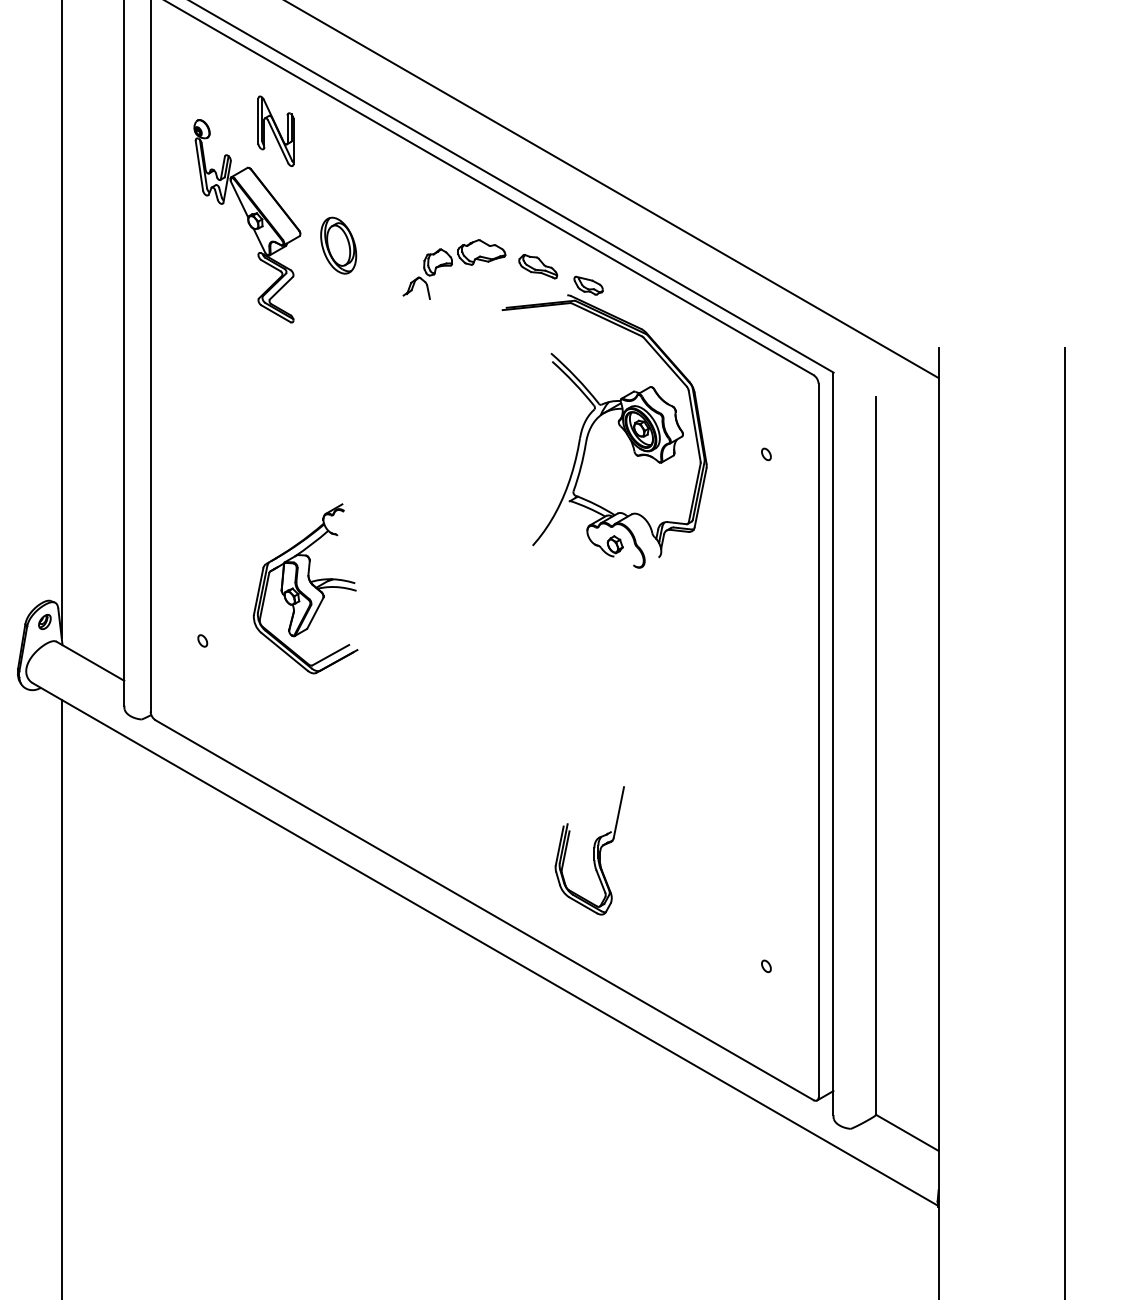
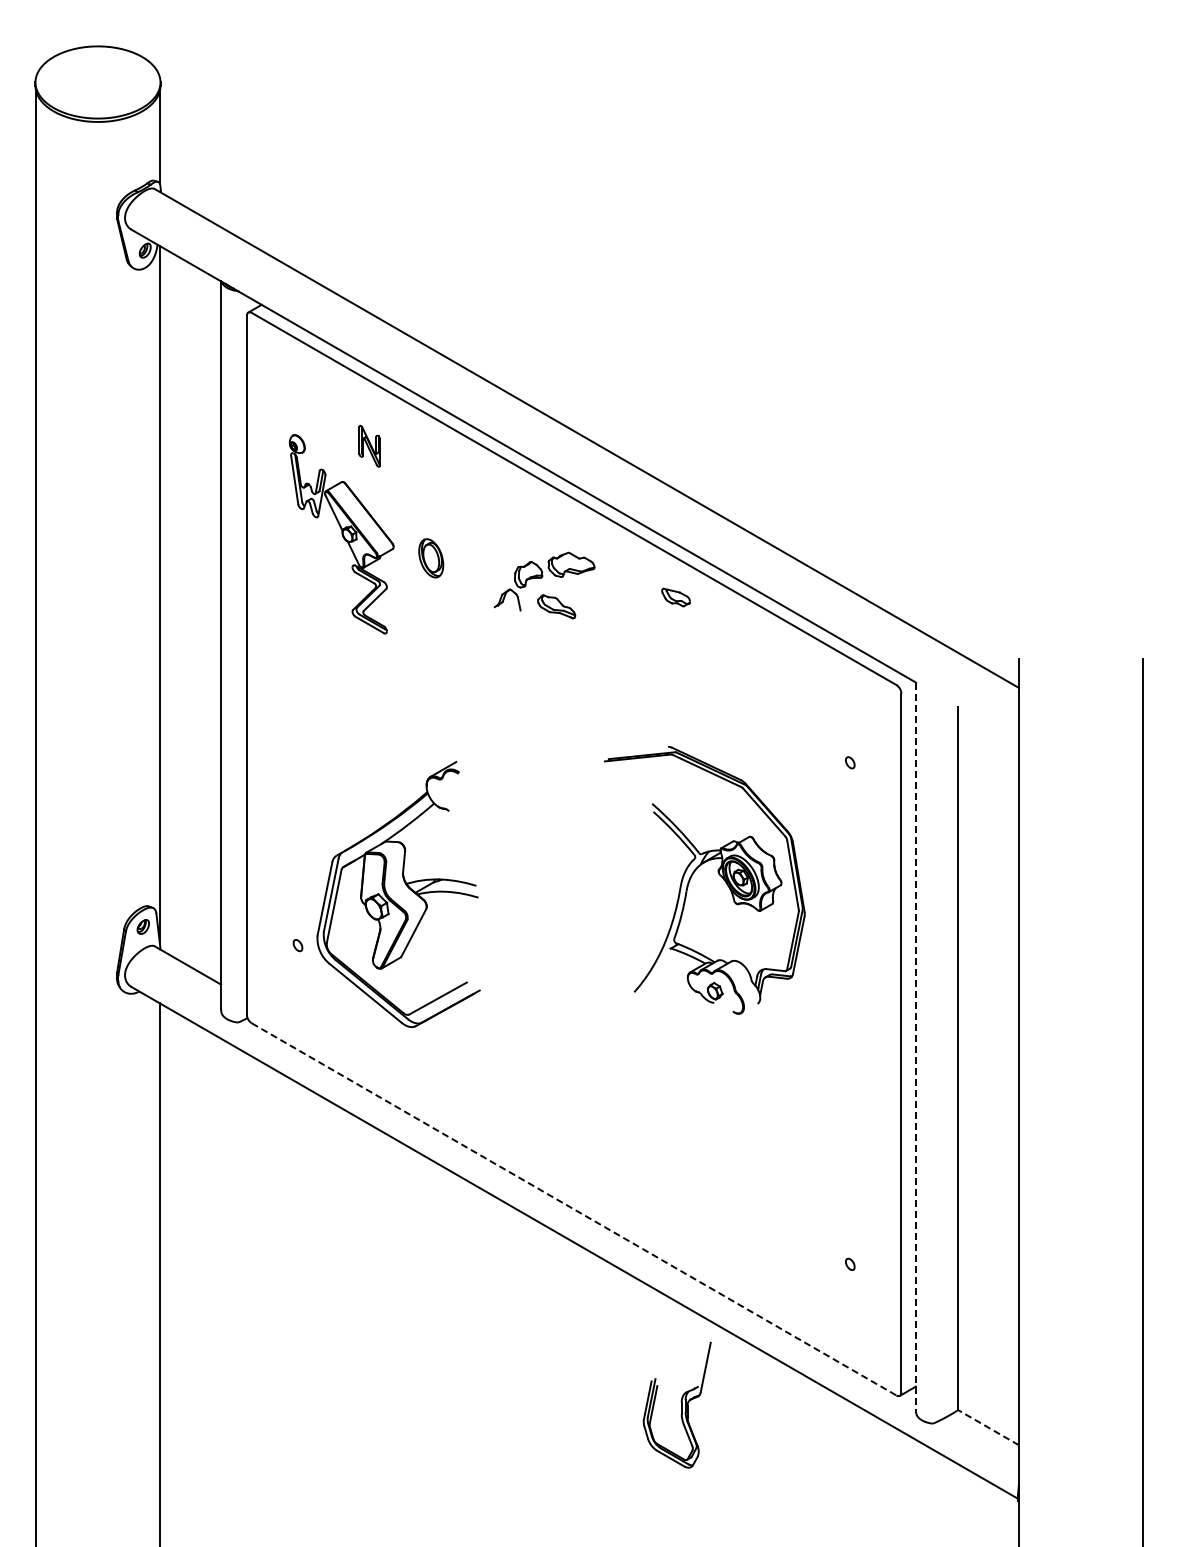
part: (275, 131) -> (369, 446), size x0.6
part: (339, 245) -> (431, 558), size x0.7
part: (538, 266) -> (556, 606), moved
part: (593, 425) -> (693, 874), moved
part: (305, 588) -> (398, 894), size x1.6
line: (832, 743) -> (915, 1046), solid -> dashed
part: (589, 850) -> (676, 1404), moved
line: (484, 910) -> (574, 1209), solid -> dashed
line: (906, 1132) -> (987, 1427), solid -> dashed

